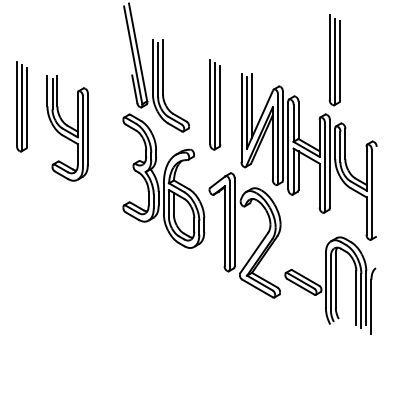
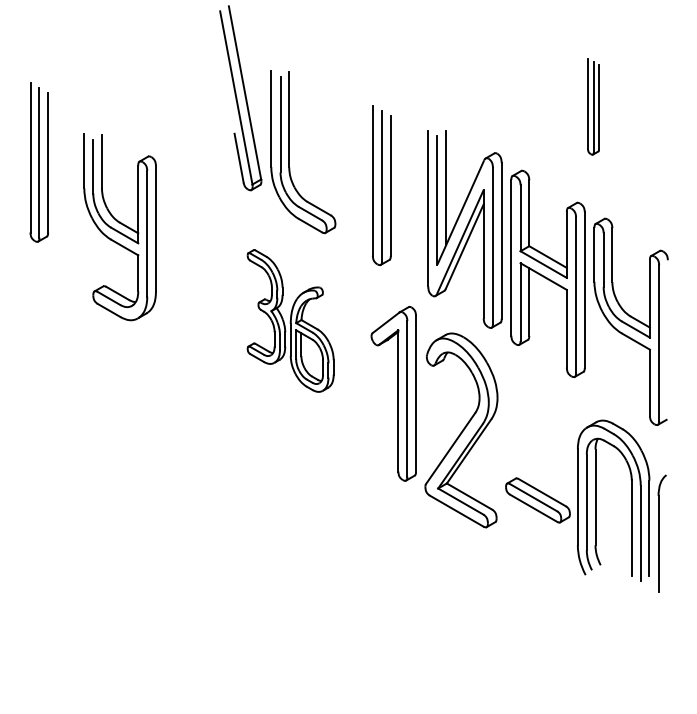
part: (334, 60) -> (593, 107), size x0.6
part: (21, 106) -> (38, 162), moved
part: (163, 180) -> (290, 319), size x0.6

